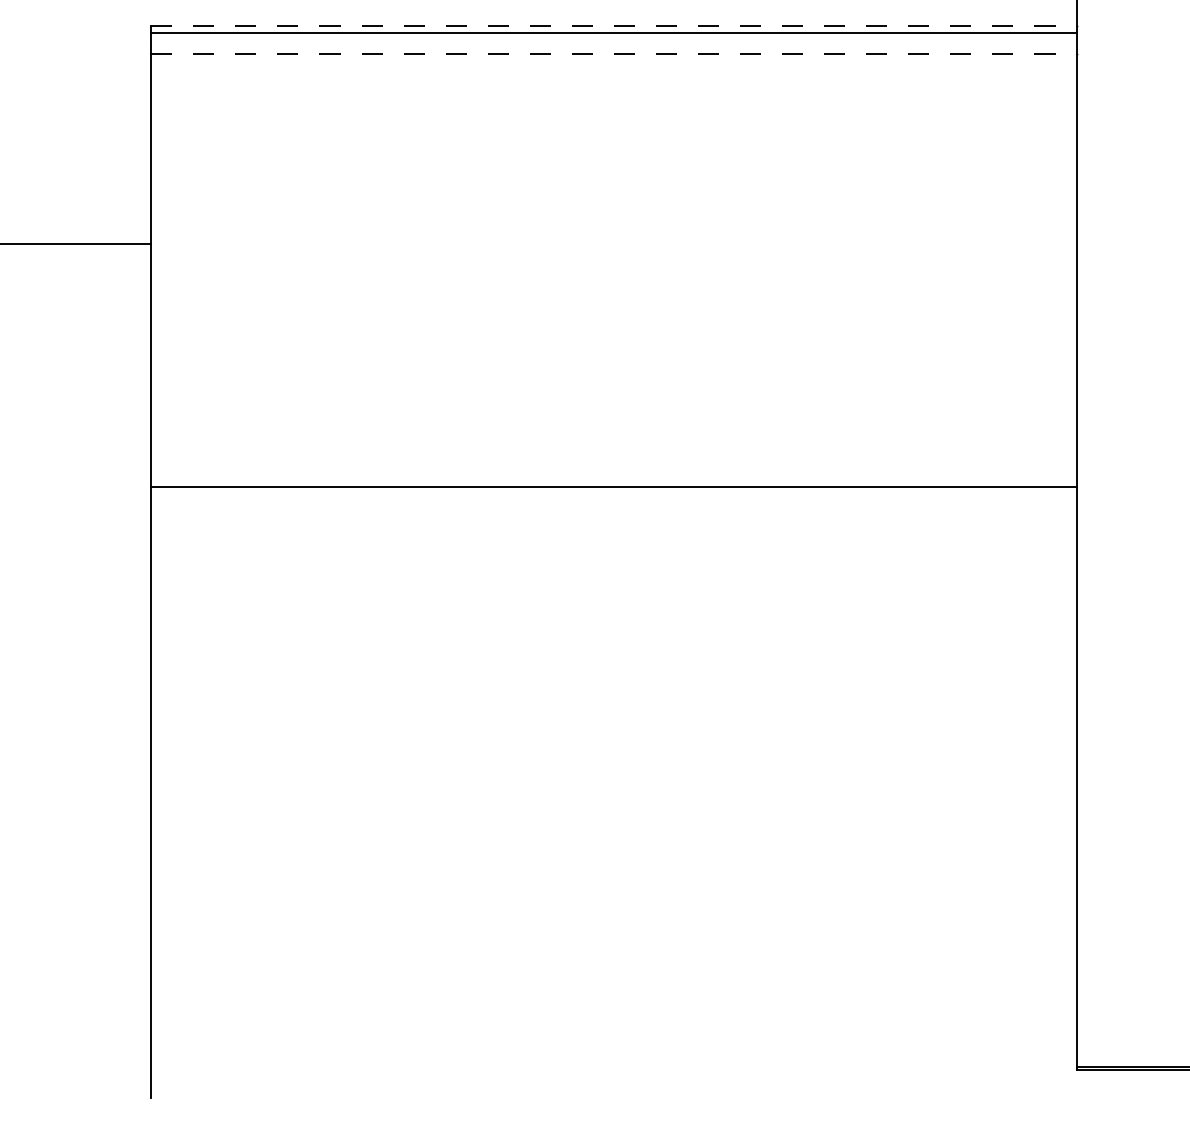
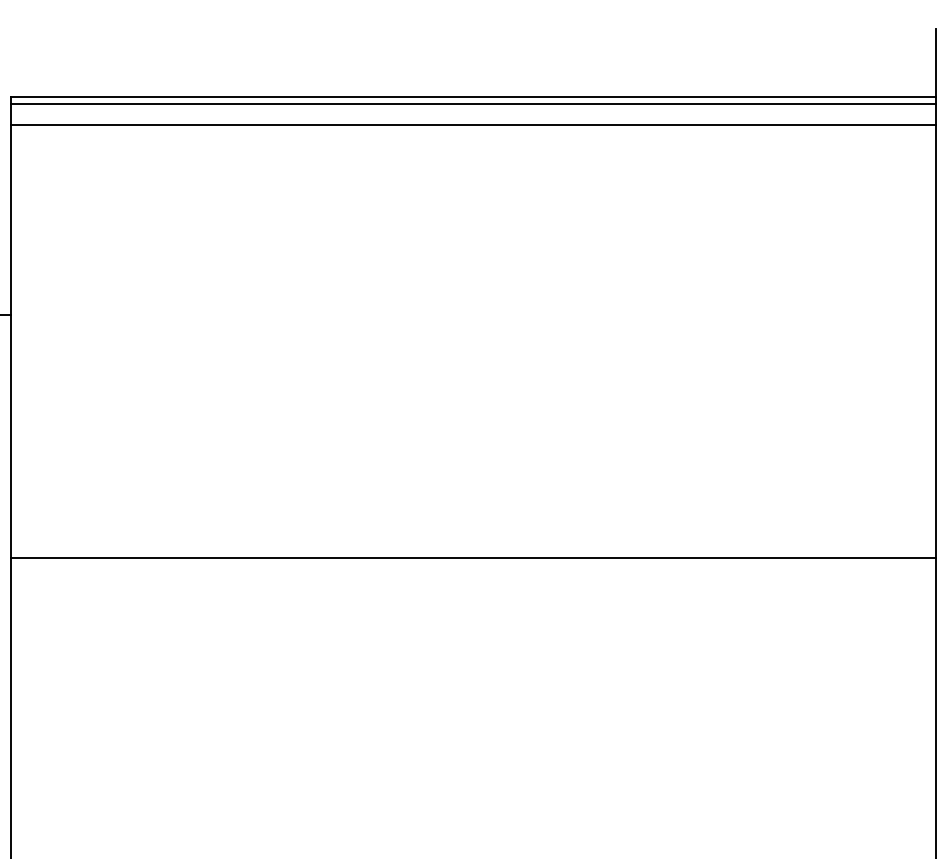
line: (613, 26) -> (473, 97), dashed -> solid
line: (613, 53) -> (473, 124), dashed -> solid

